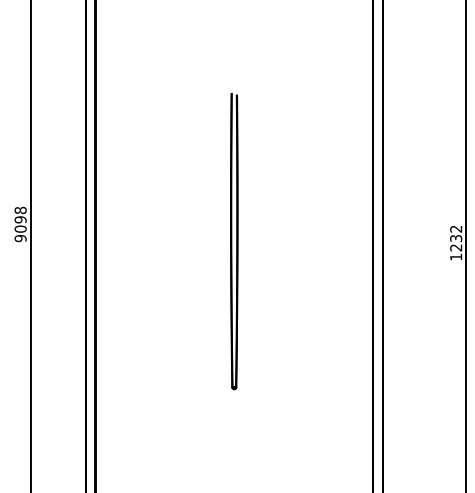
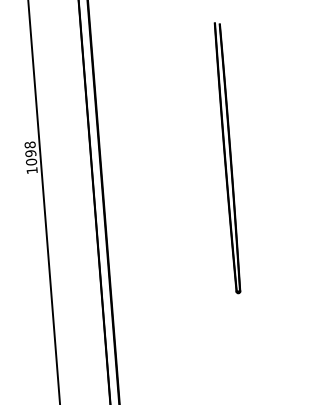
text: (20, 238) -> (32, 170), 9098 -> 1098

